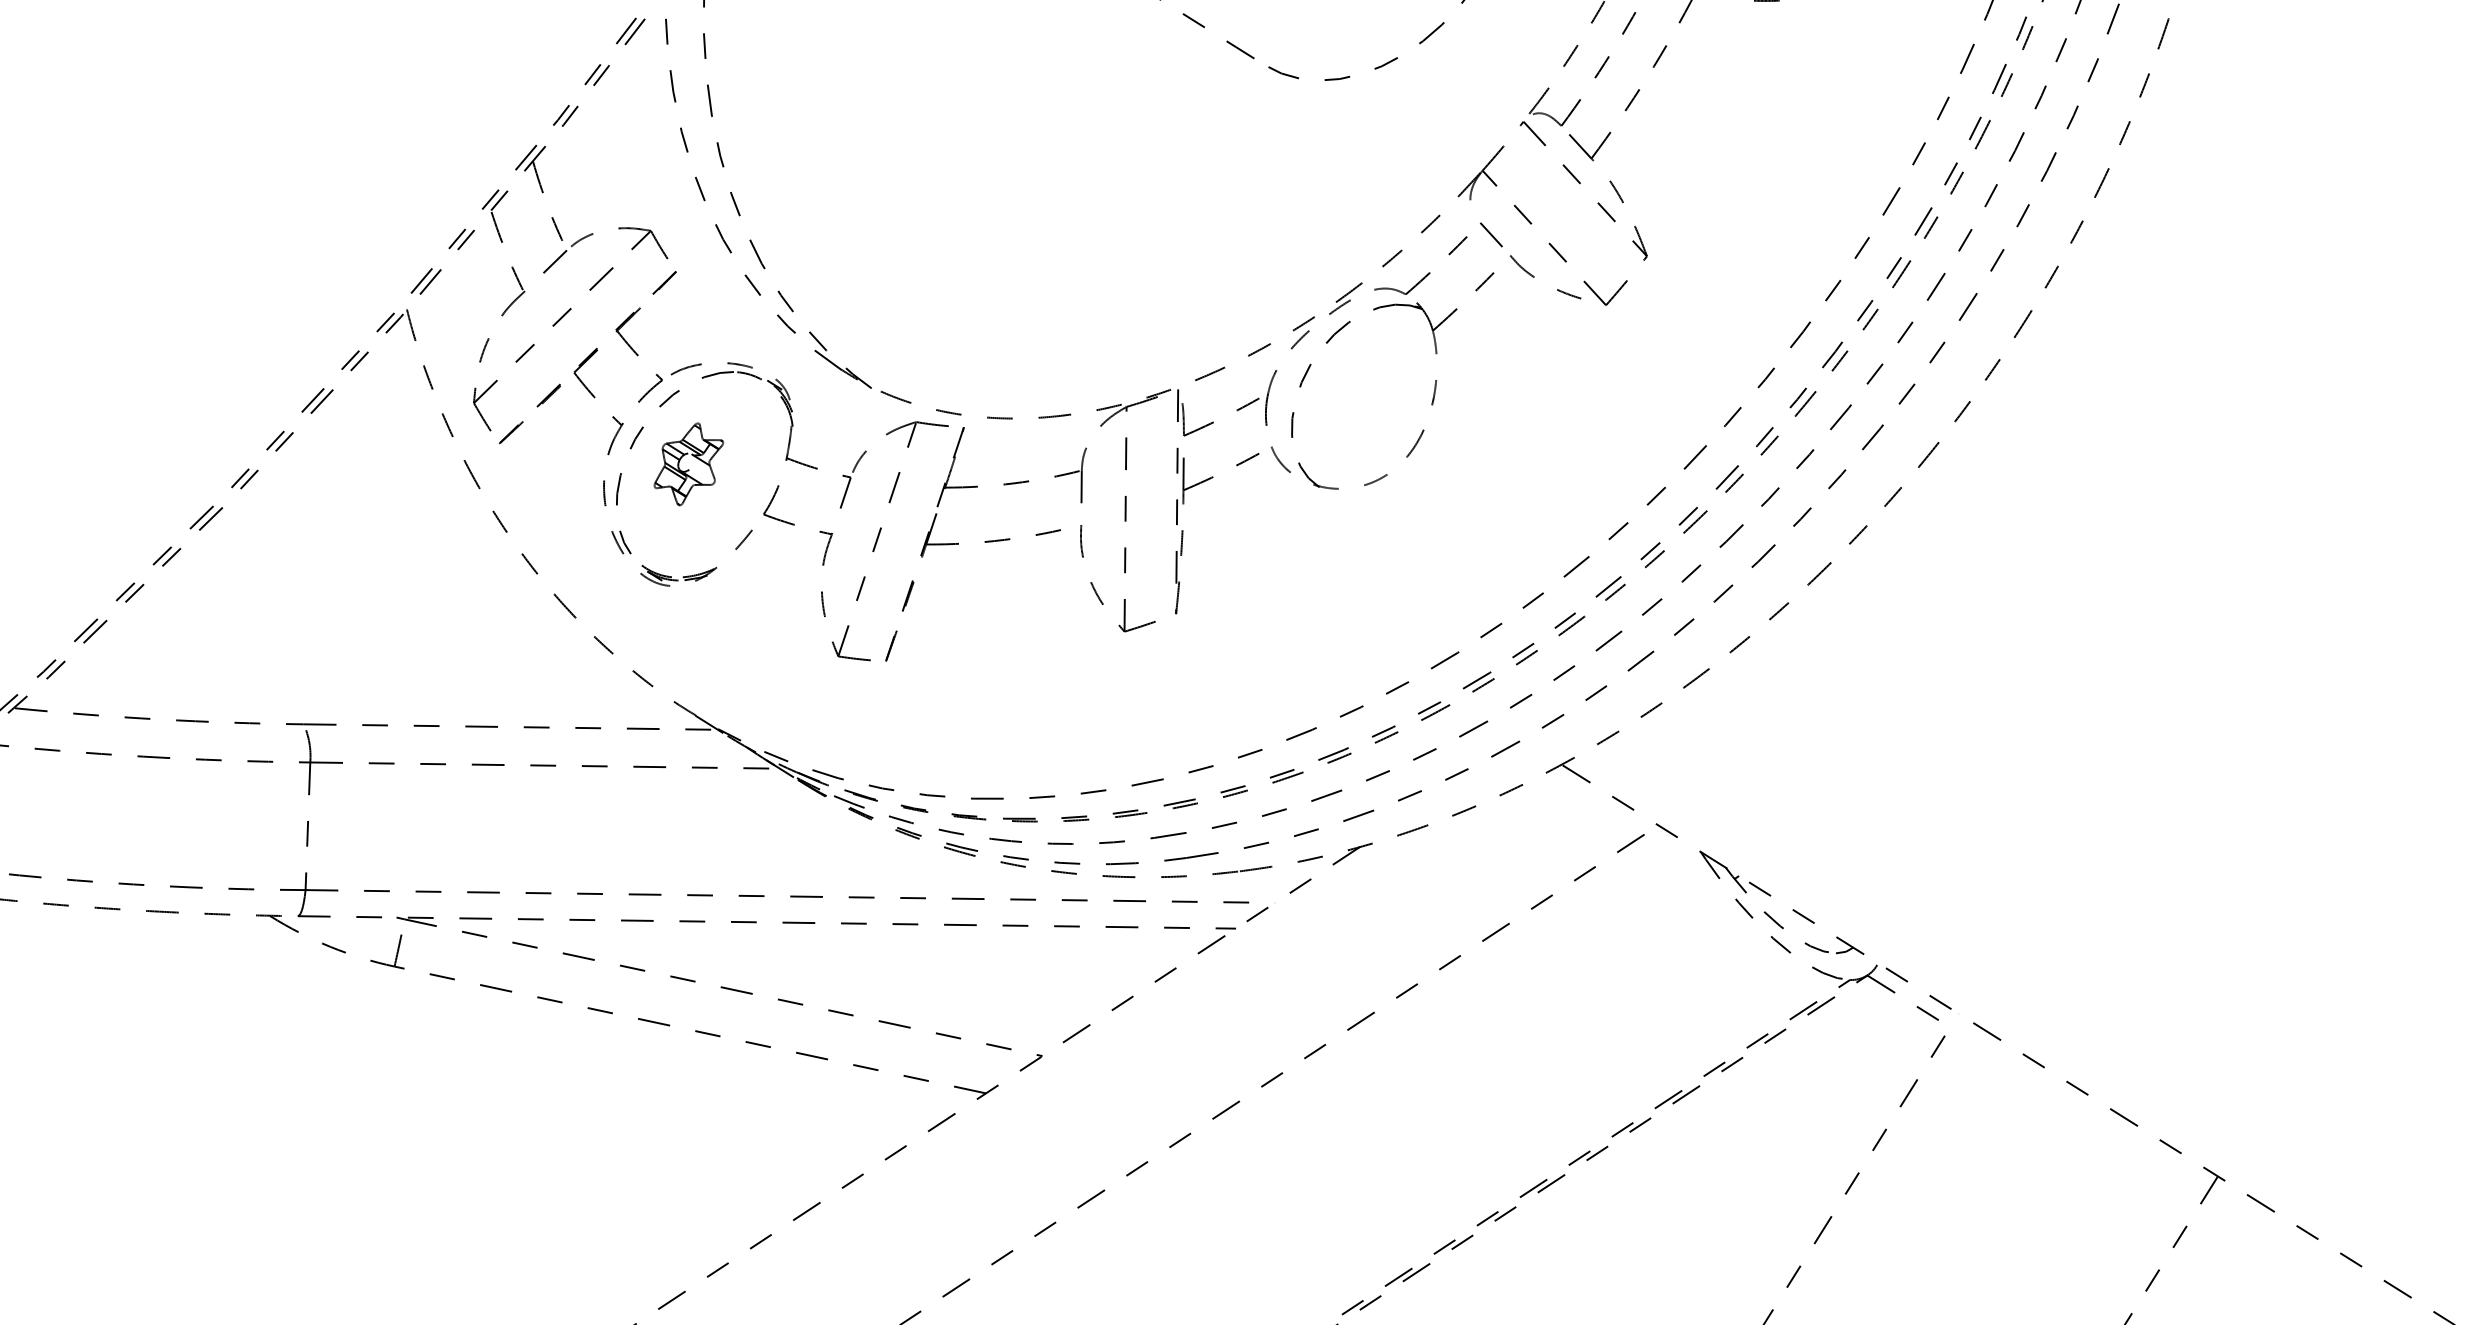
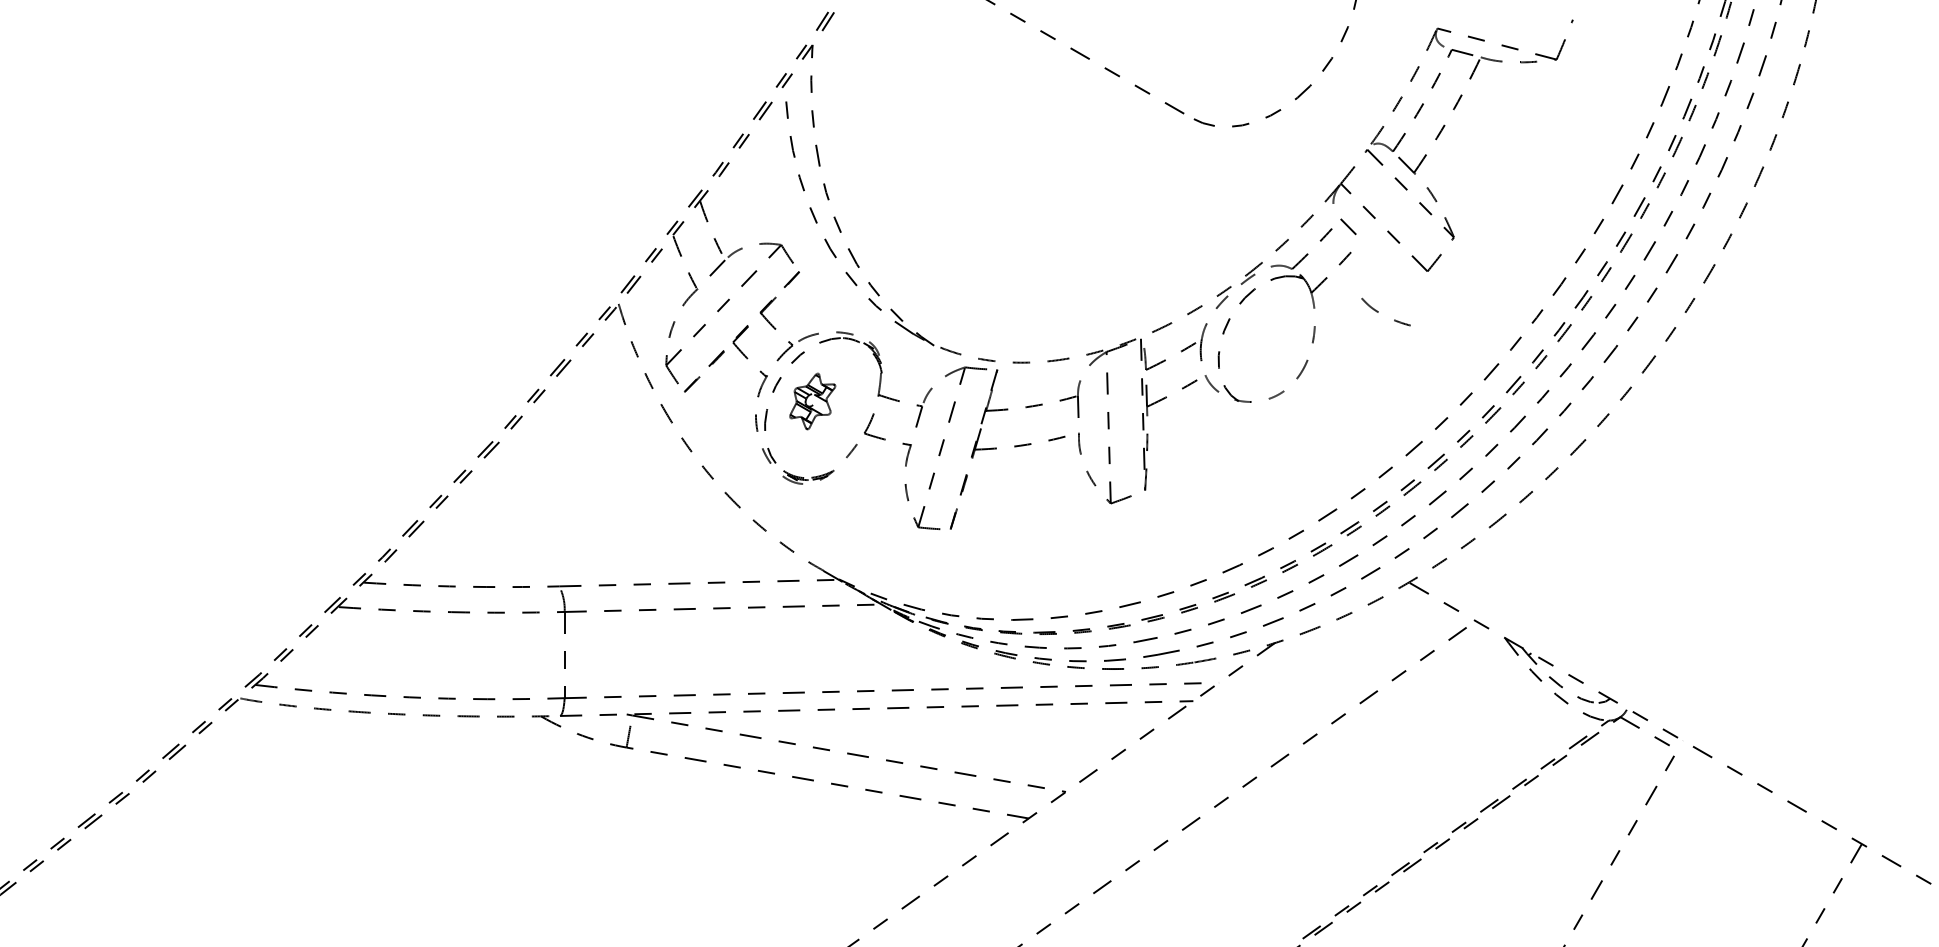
curve: (1534, 276) -> (1378, 311), moved

